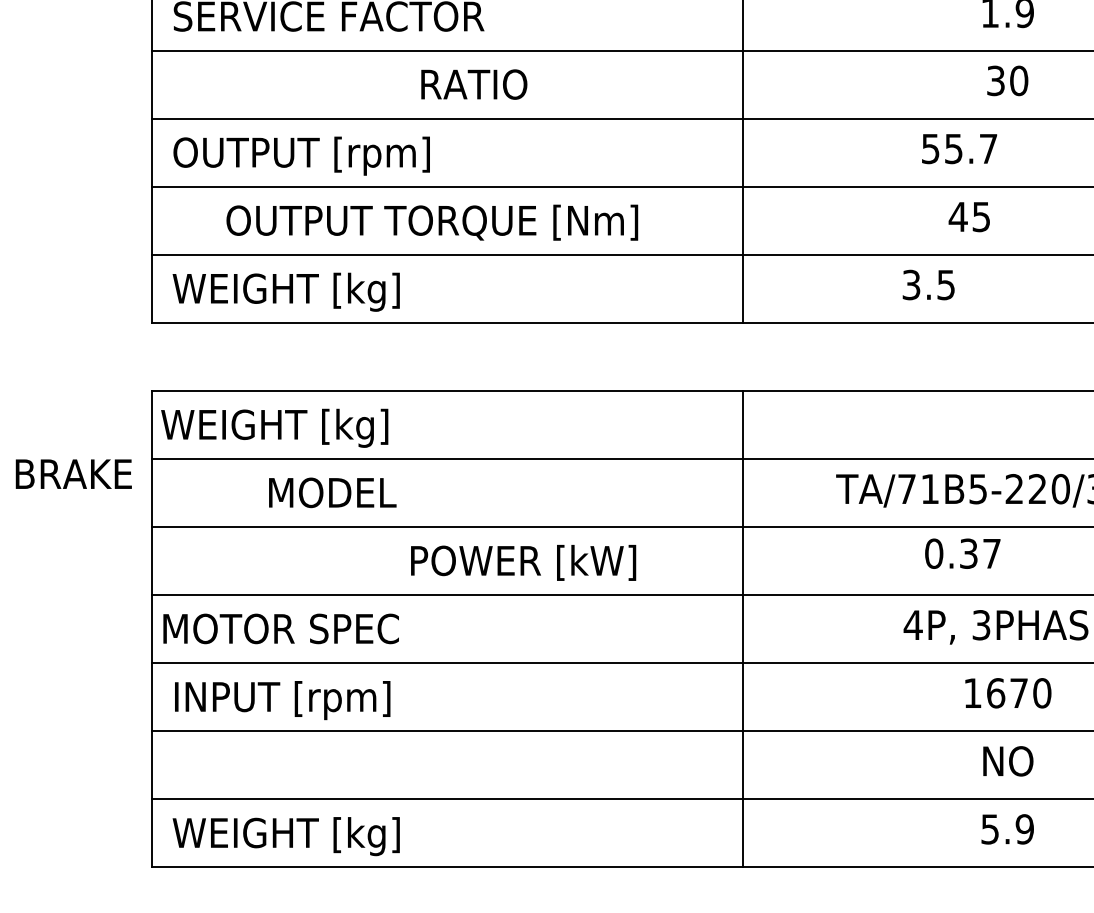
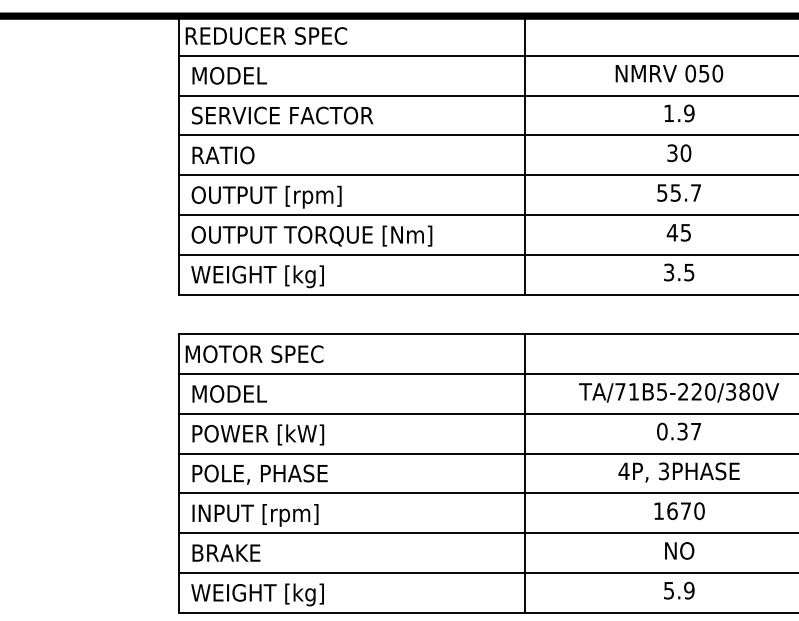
text: (474, 84) -> (223, 155), moved
text: (958, 148) -> (678, 192), moved
text: (968, 216) -> (678, 232), moved
text: (431, 221) -> (311, 235), moved
text: (929, 284) -> (679, 272), moved
text: (279, 426) -> (253, 355), WEIGHT [kg] -> MOTOR SPEC
text: (73, 473) -> (226, 552), moved
text: (332, 491) -> (229, 393), moved
text: (963, 553) -> (679, 431), moved
text: (523, 562) -> (258, 434), moved
text: (284, 630) -> (256, 474), MOTOR SPEC -> POLE, PHASE

